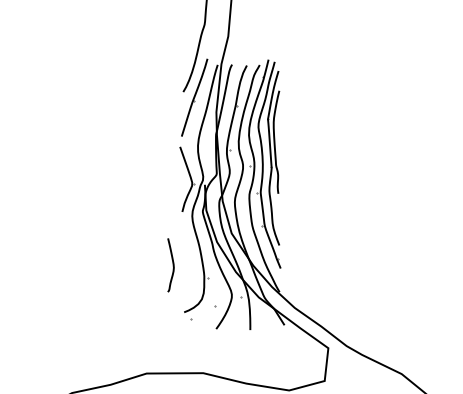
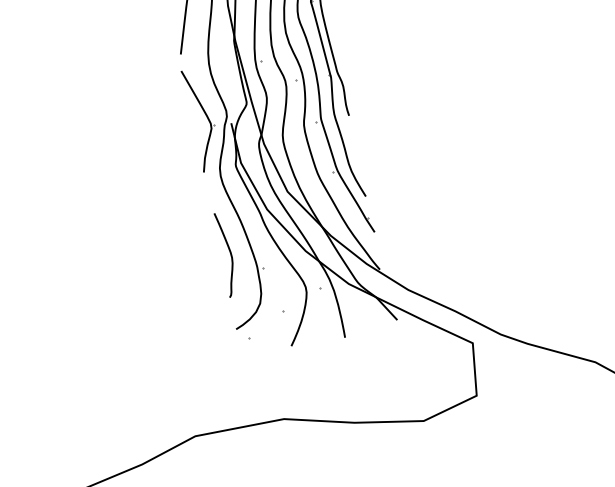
curve: (172, 265) -> (229, 254), moved

